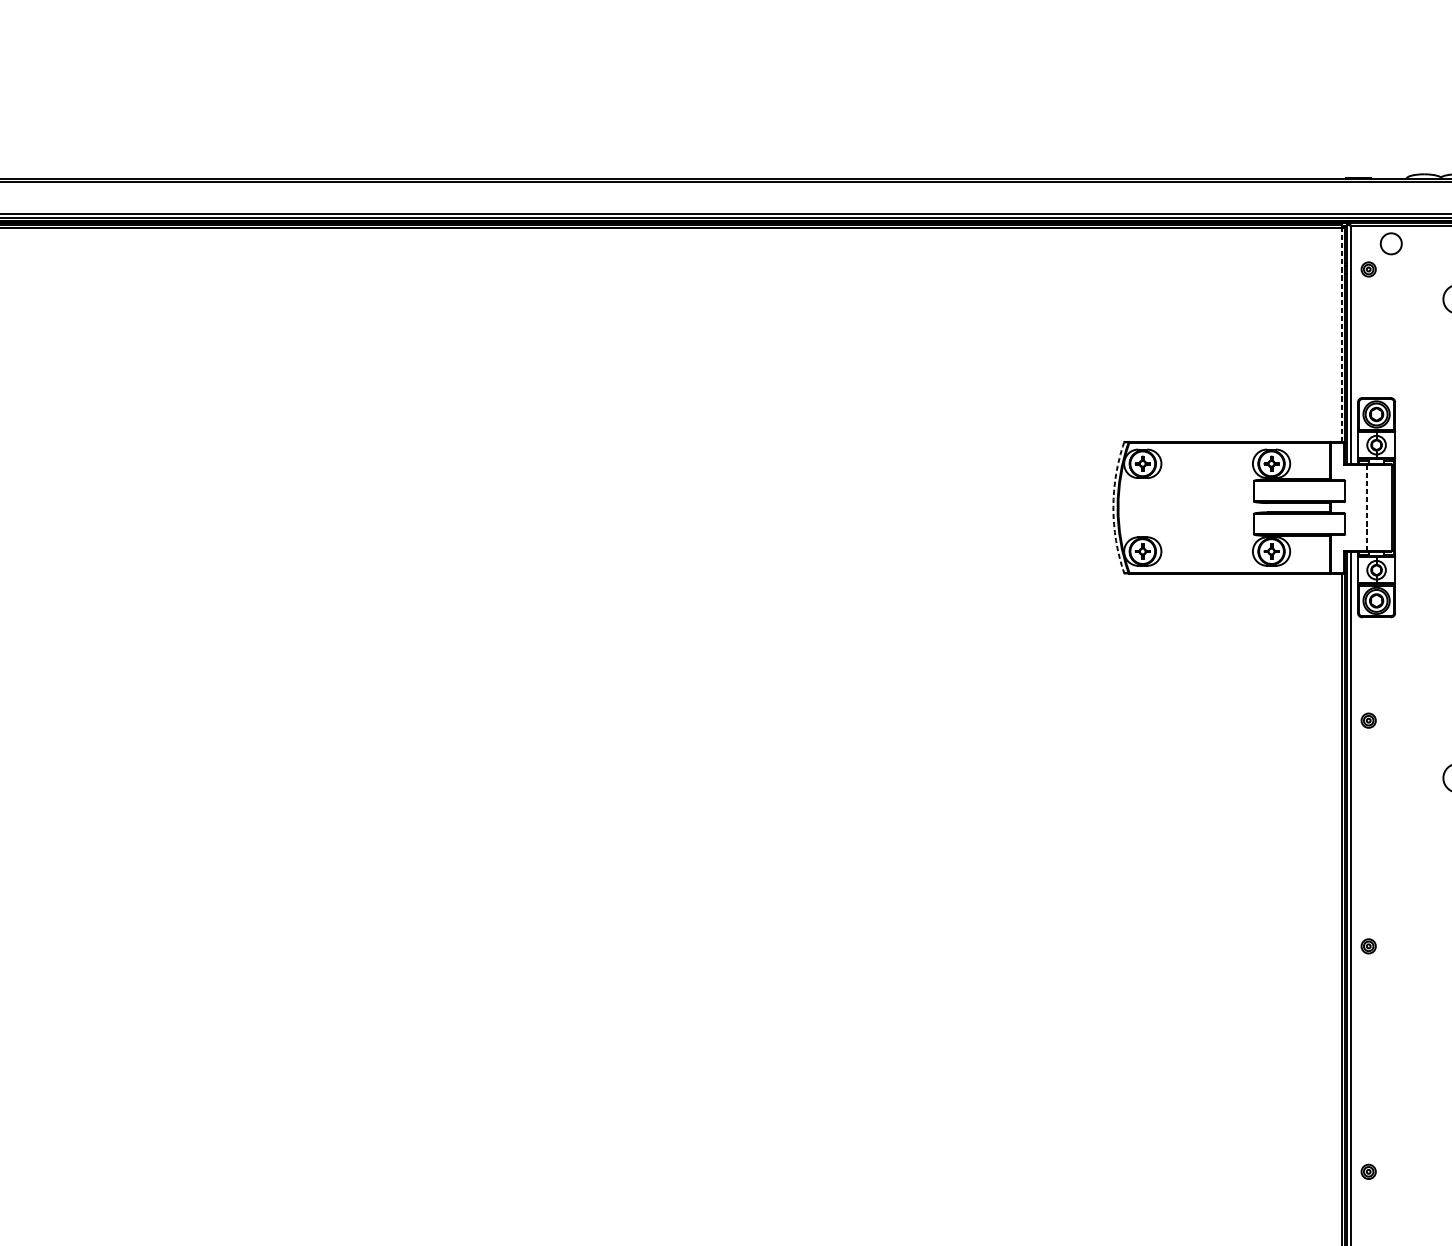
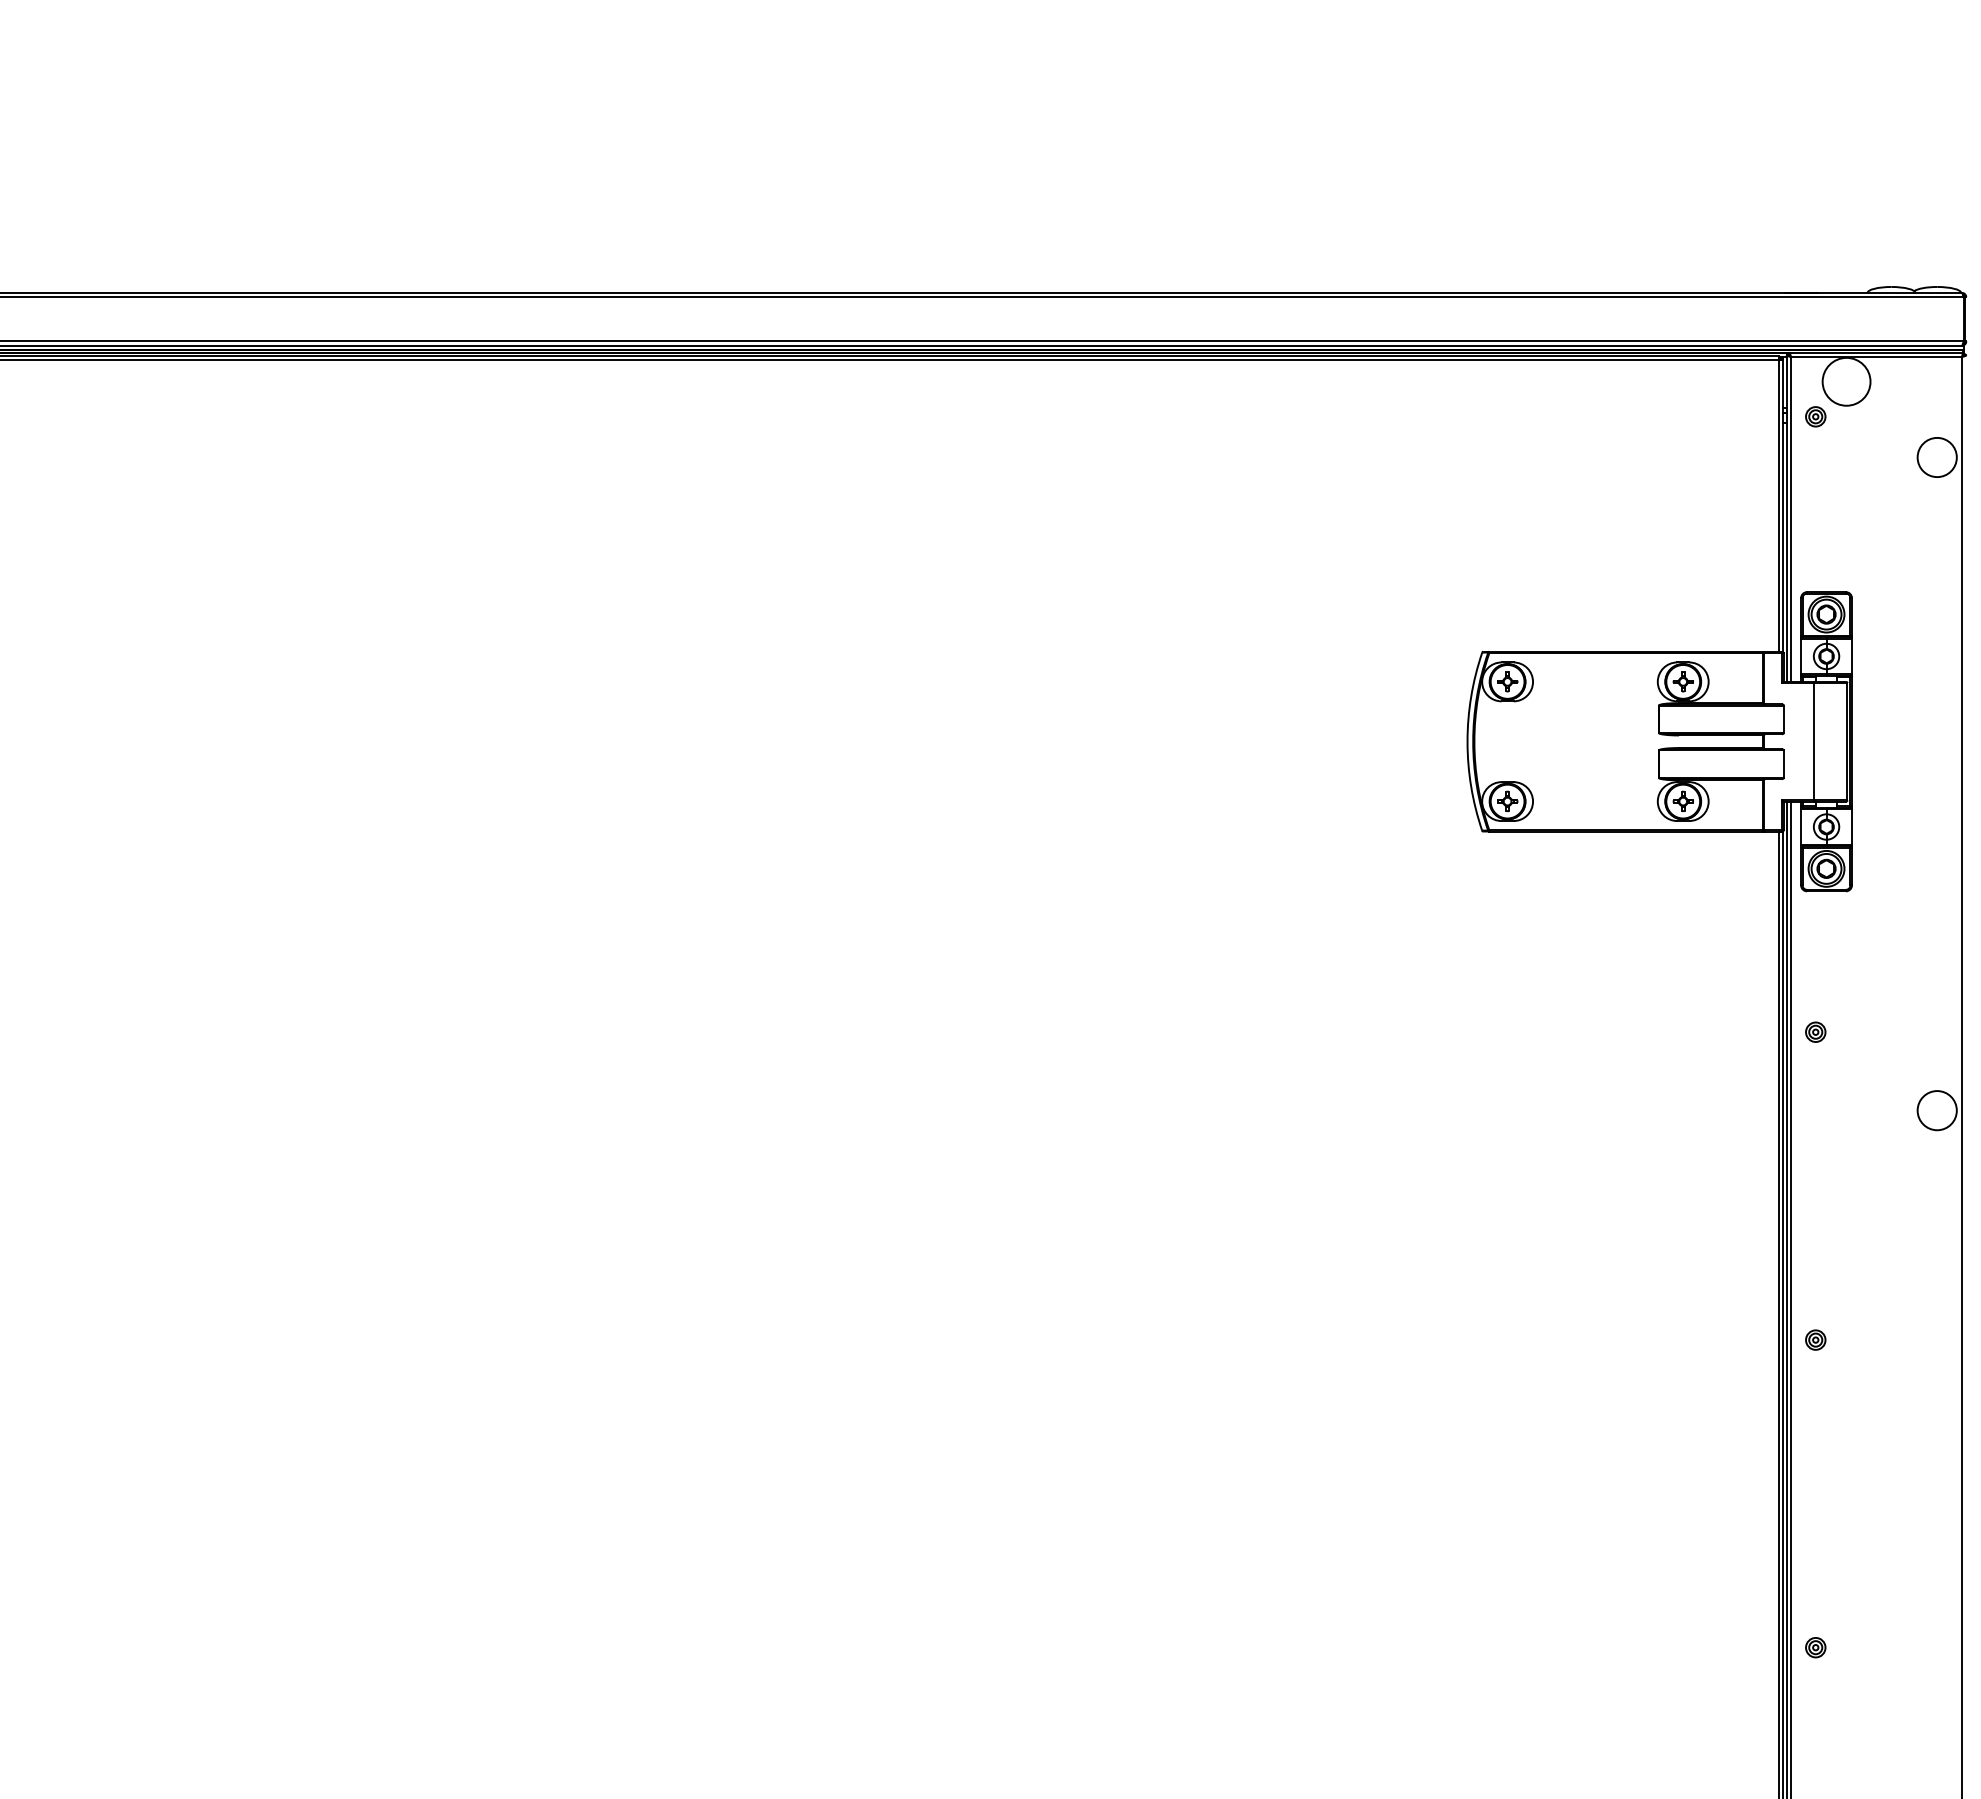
circle: (1391, 243) -> (1846, 381), size x1.67
line: (1341, 334) -> (1778, 505), dashed -> solid
arc: (1113, 507) -> (1467, 741), dashed -> solid
line: (1367, 507) -> (1813, 741), dashed -> solid

